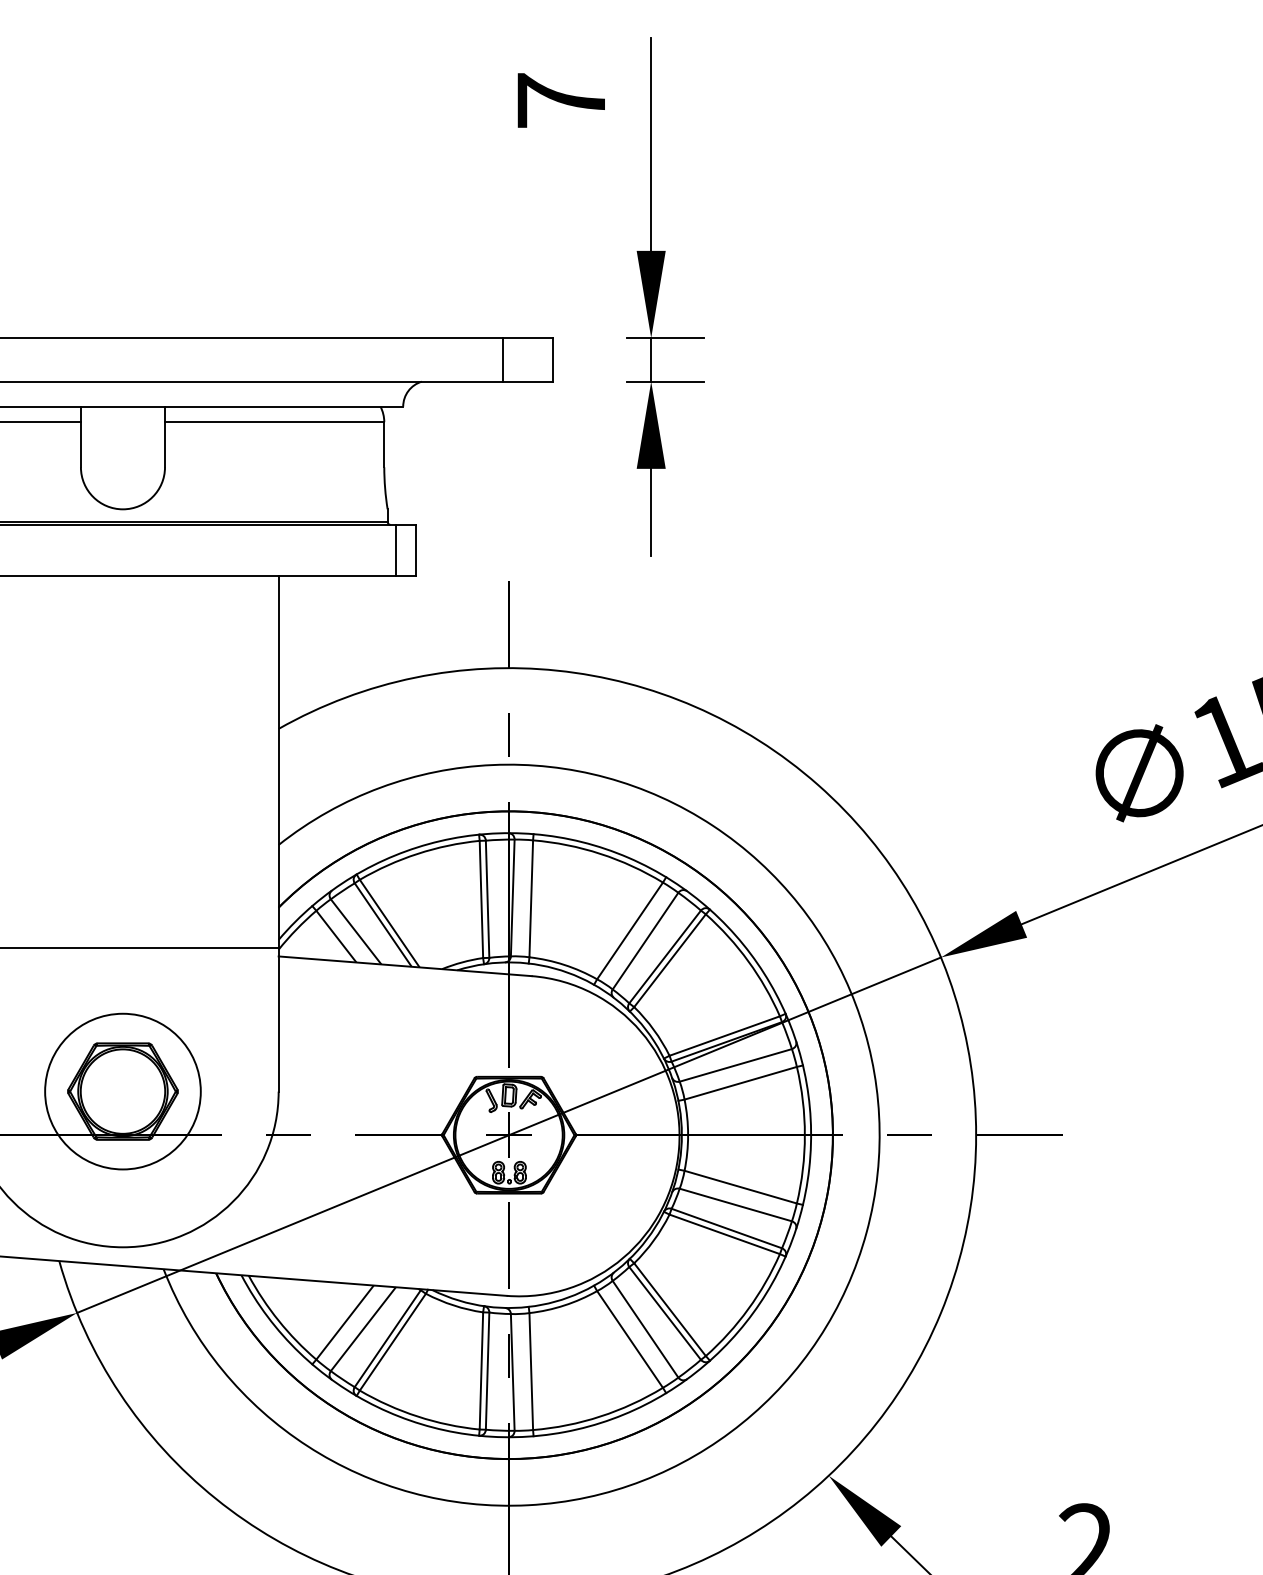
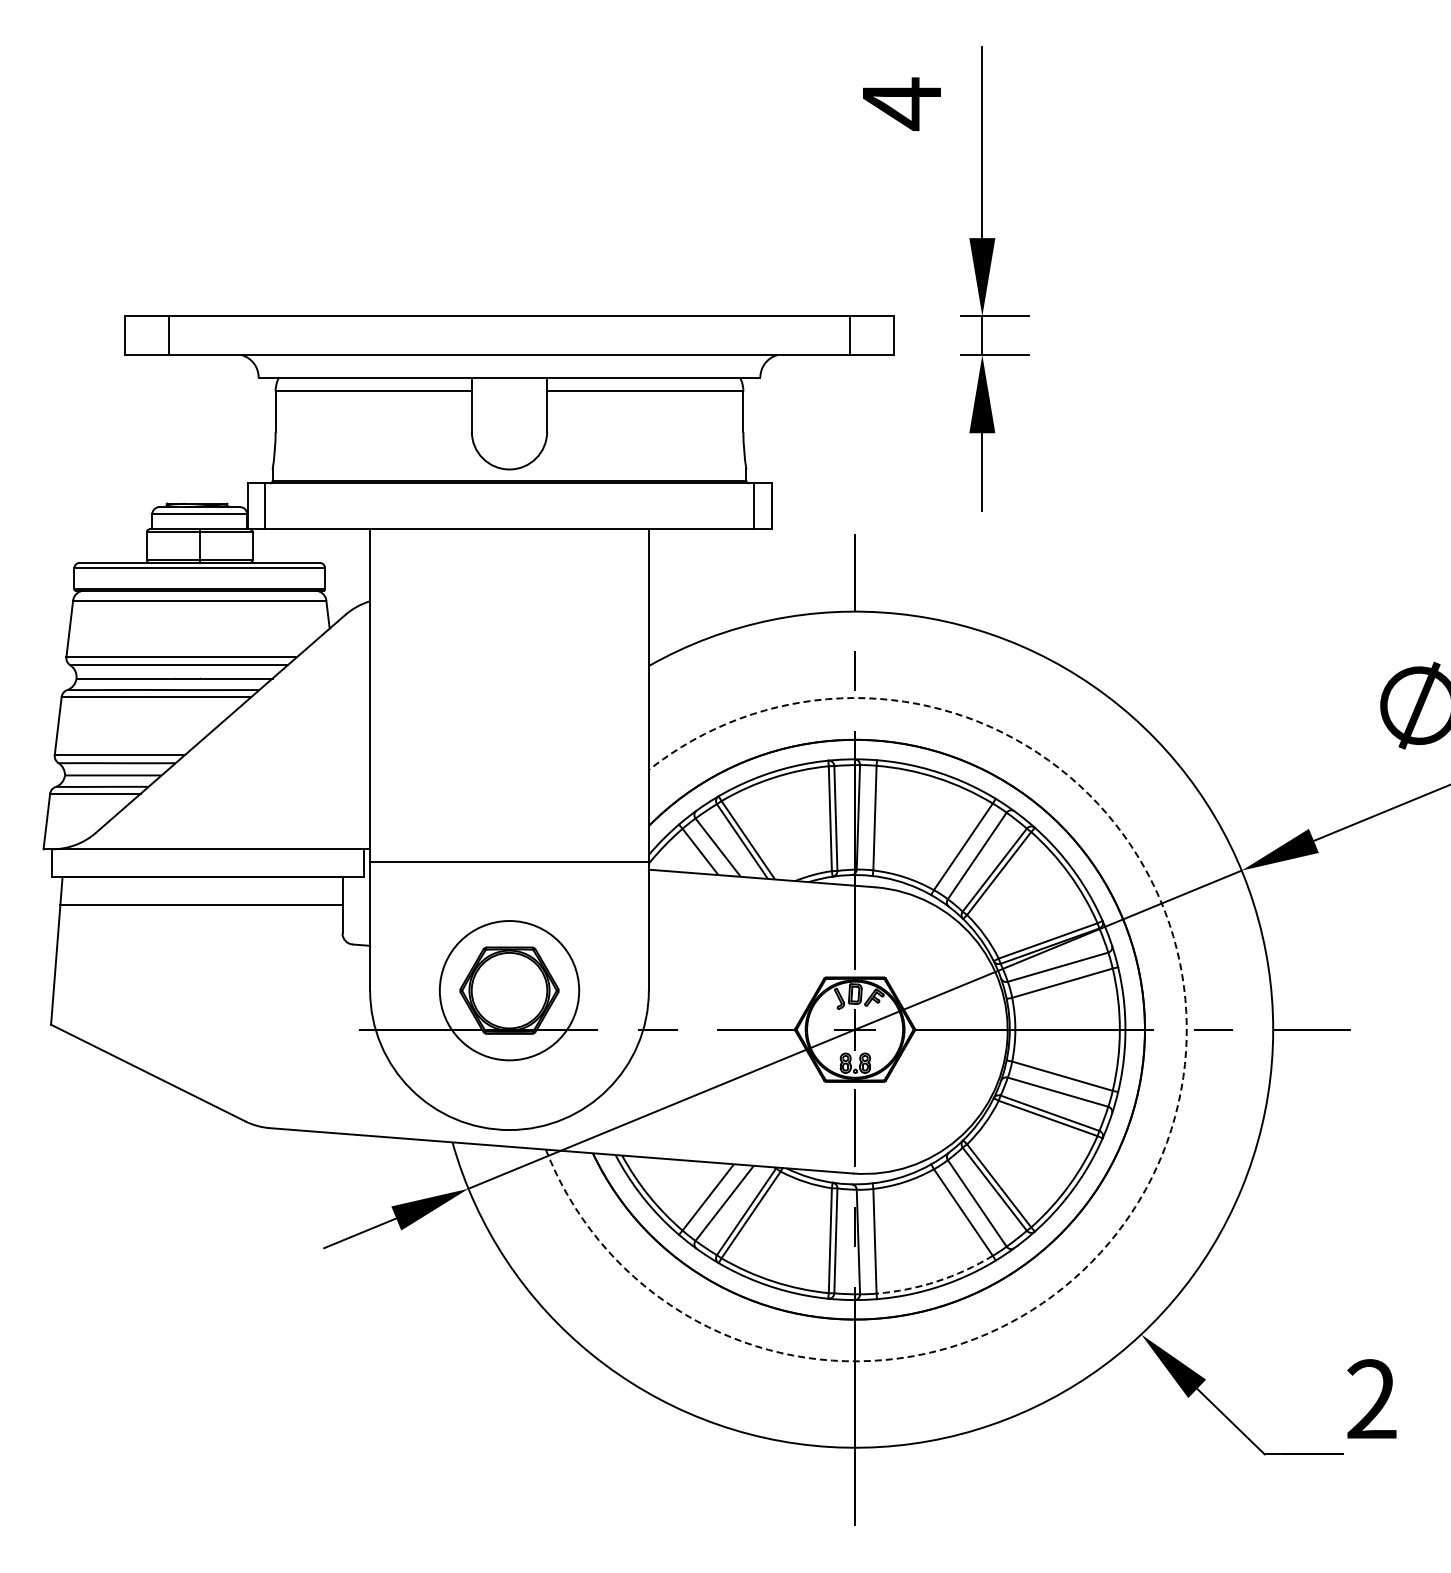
text: (560, 100) -> (901, 103), 7 -> 4
arc: (867, 1232) -> (1175, 1116), solid -> dashed
arc: (600, 1416) -> (936, 1281), solid -> dashed

